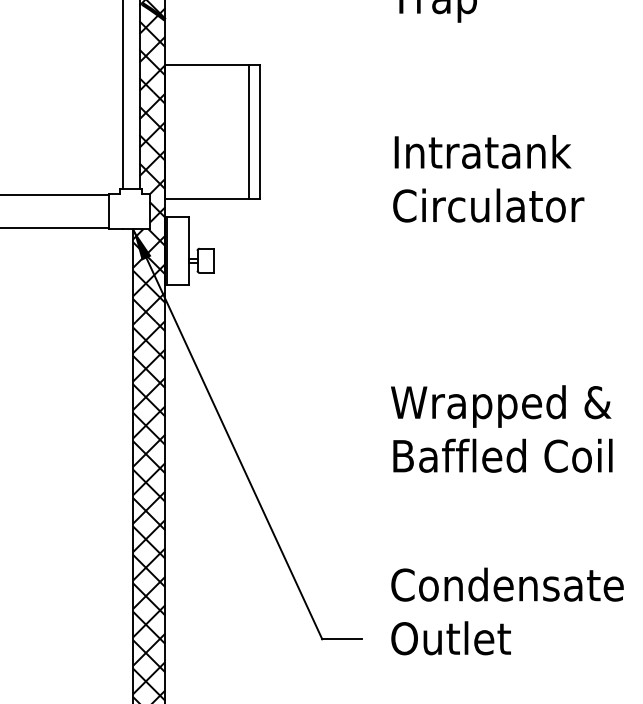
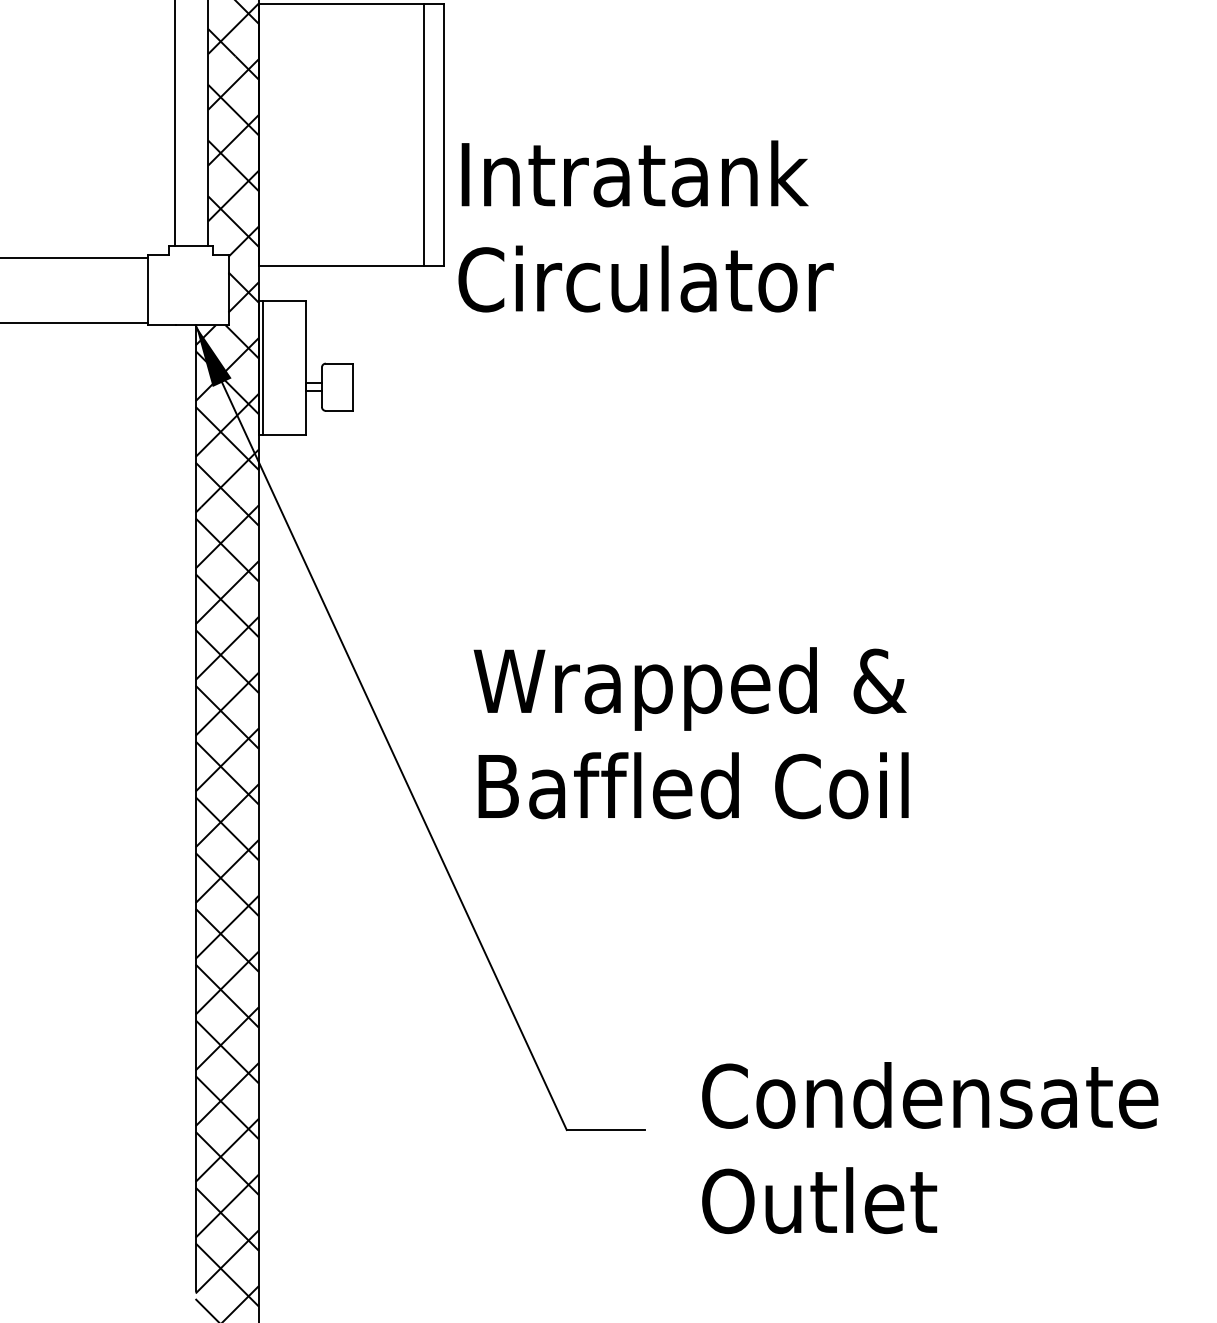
text: (488, 178) -> (645, 225), moved
text: (501, 428) -> (690, 732), moved
text: (507, 611) -> (930, 1148), moved

